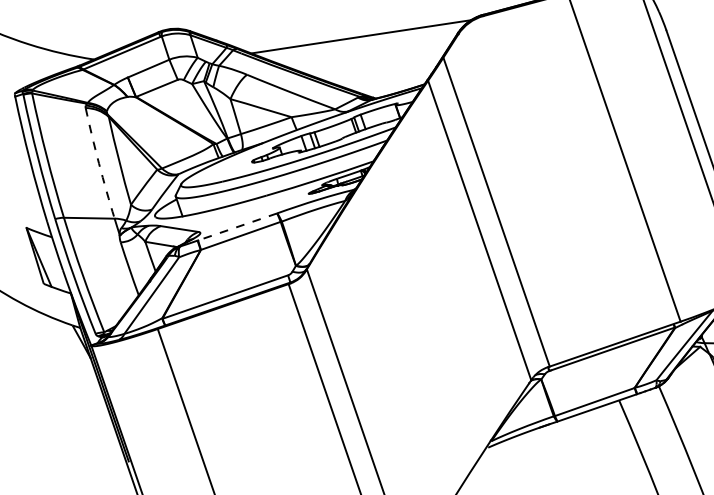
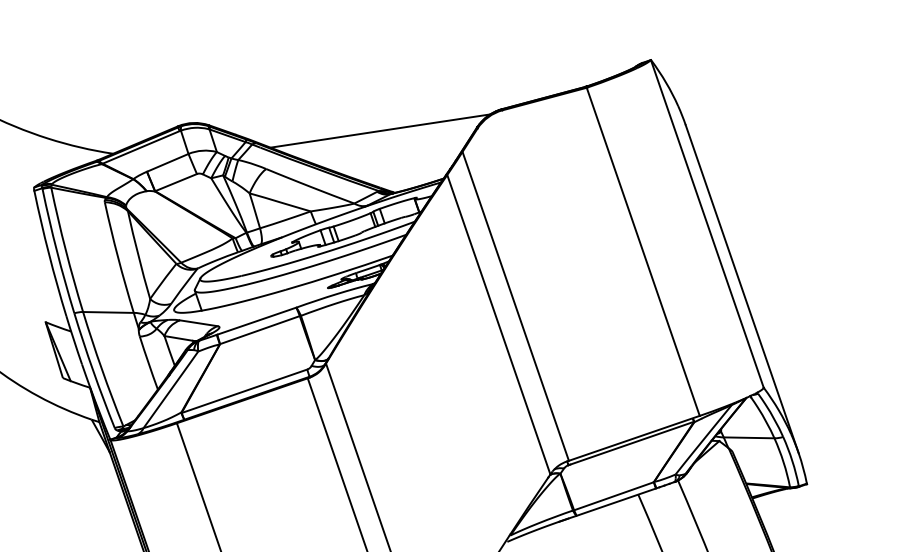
arc: (99, 163) -> (118, 257), dashed -> solid
line: (237, 227) -> (256, 321), dashed -> solid

